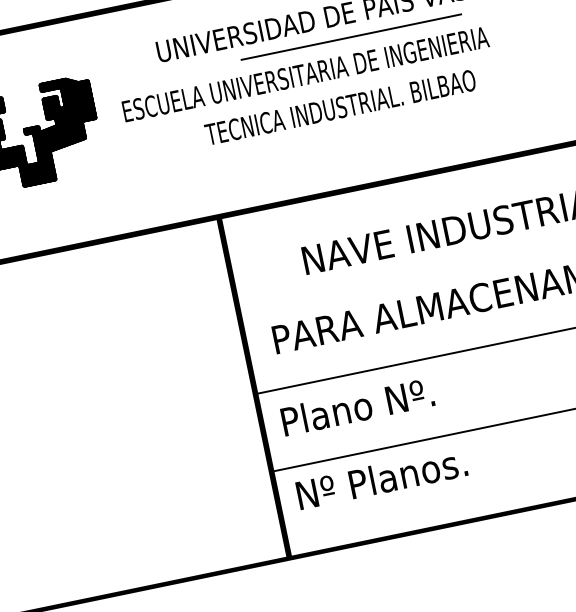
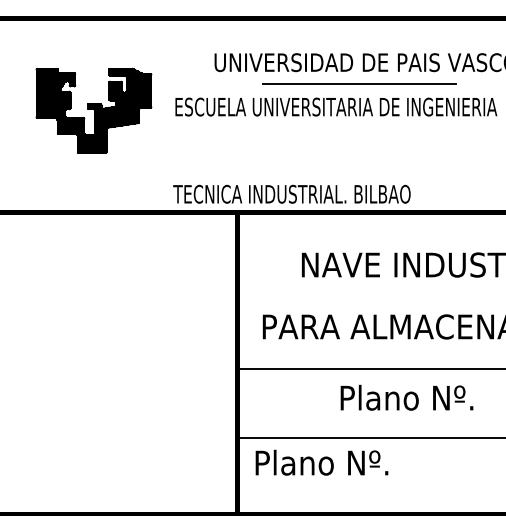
line: (351, 37) -> (359, 83), moved
text: (339, 106) -> (291, 193), moved
text: (357, 406) -> (406, 397), moved
text: (382, 478) -> (330, 462), Nº Planos. -> Plano Nº.

